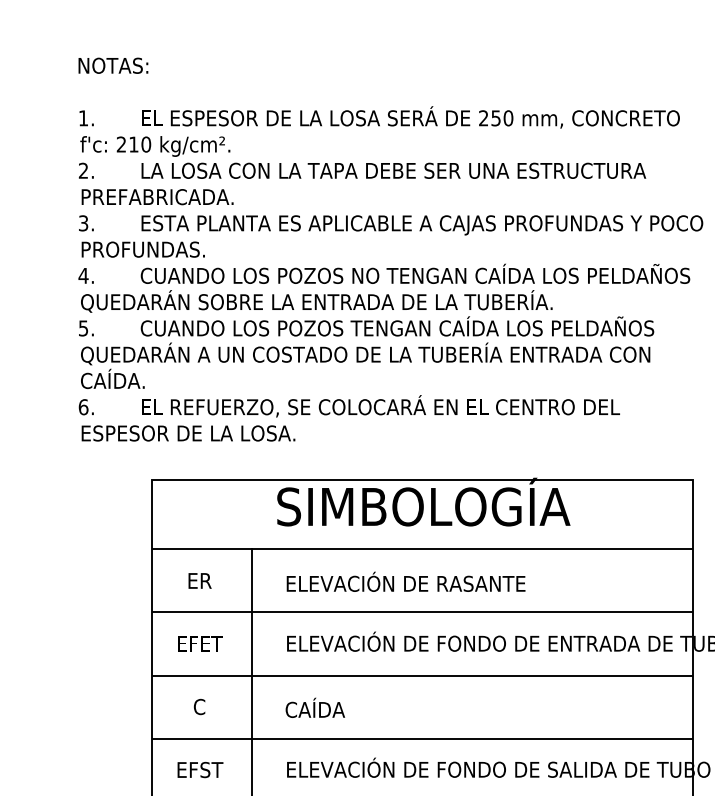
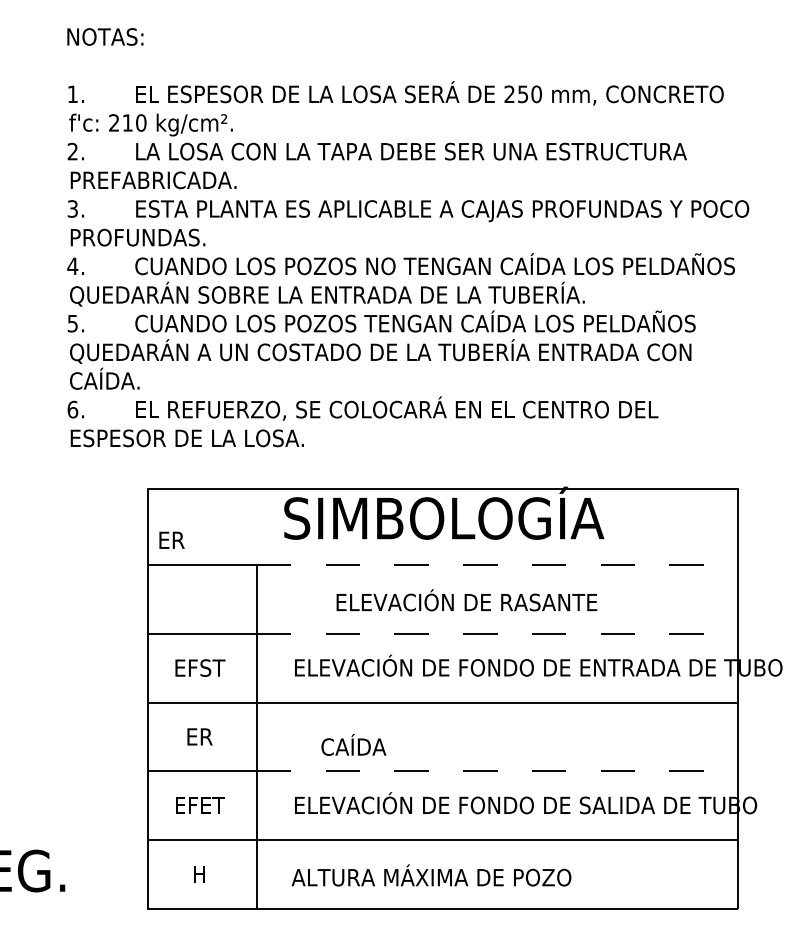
line: (472, 549) -> (497, 564), solid -> dashed
text: (199, 580) -> (171, 539), moved
text: (405, 582) -> (466, 600), moved
line: (472, 612) -> (497, 633), solid -> dashed
text: (200, 643) -> (200, 667), EFET -> EFST
text: (199, 706) -> (199, 736), C -> ER
text: (315, 707) -> (353, 744), moved
line: (472, 738) -> (497, 771), solid -> dashed
text: (200, 769) -> (200, 805), EFST -> EFET

